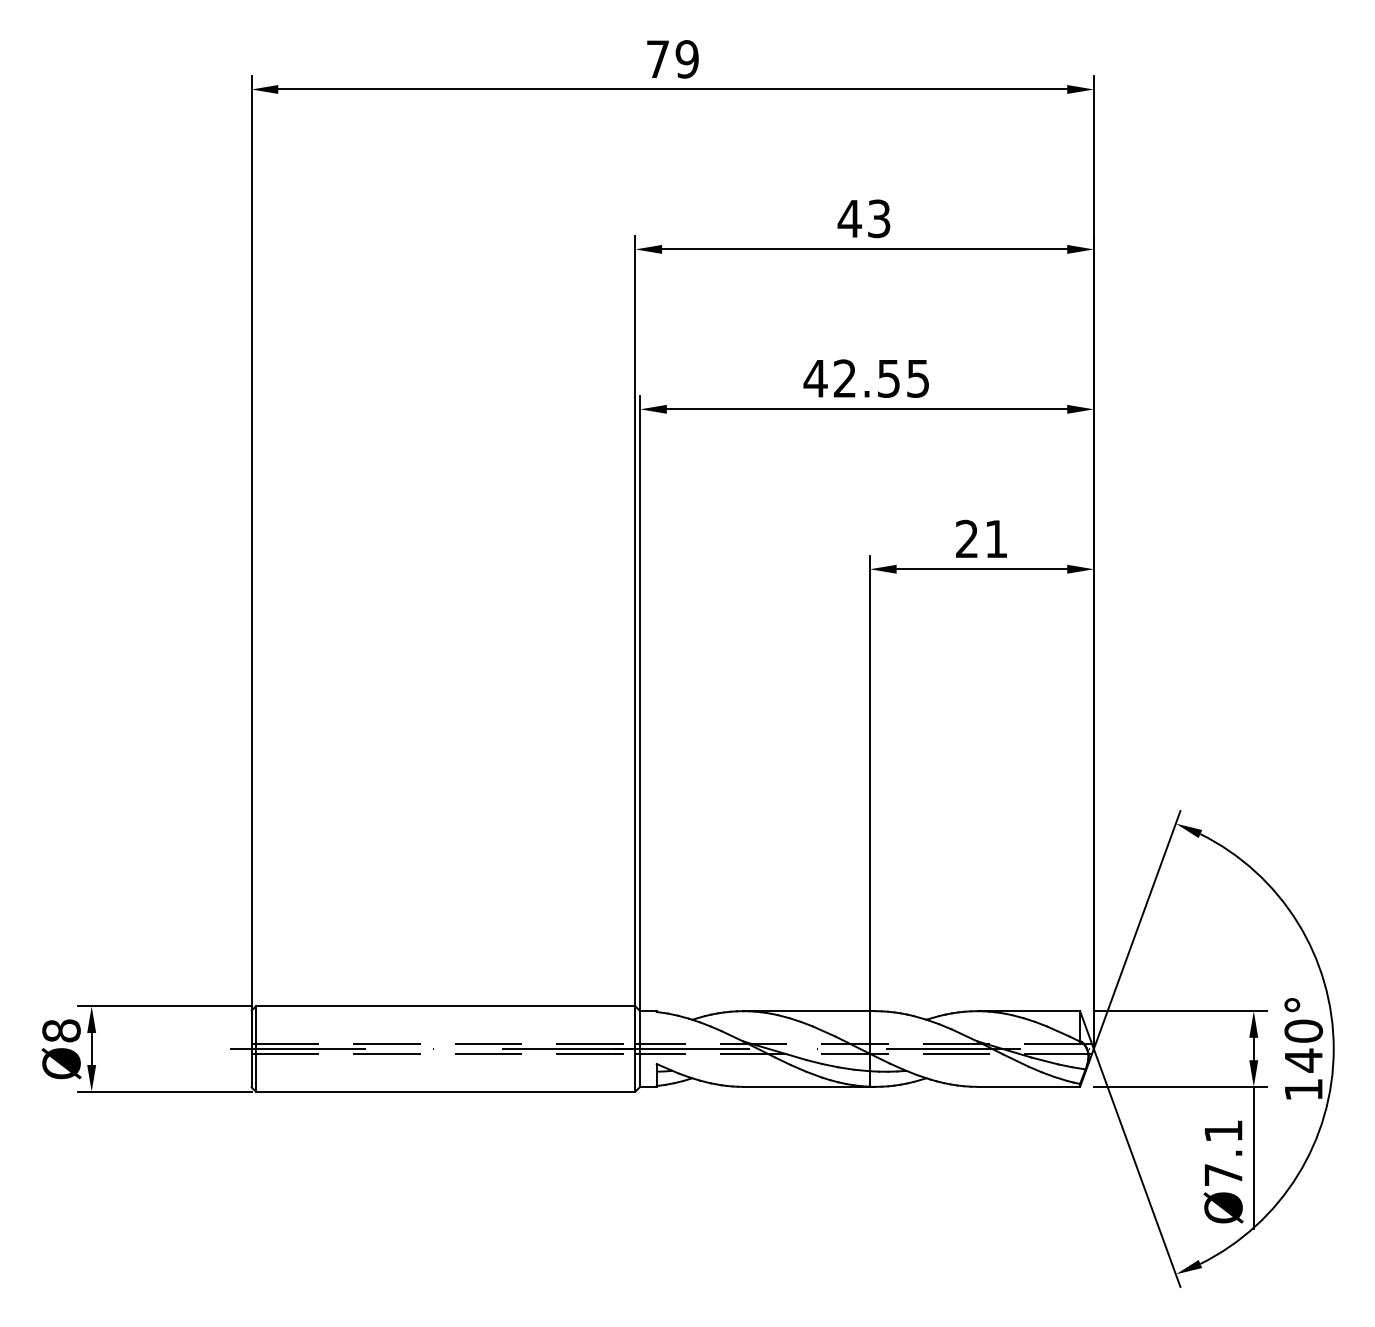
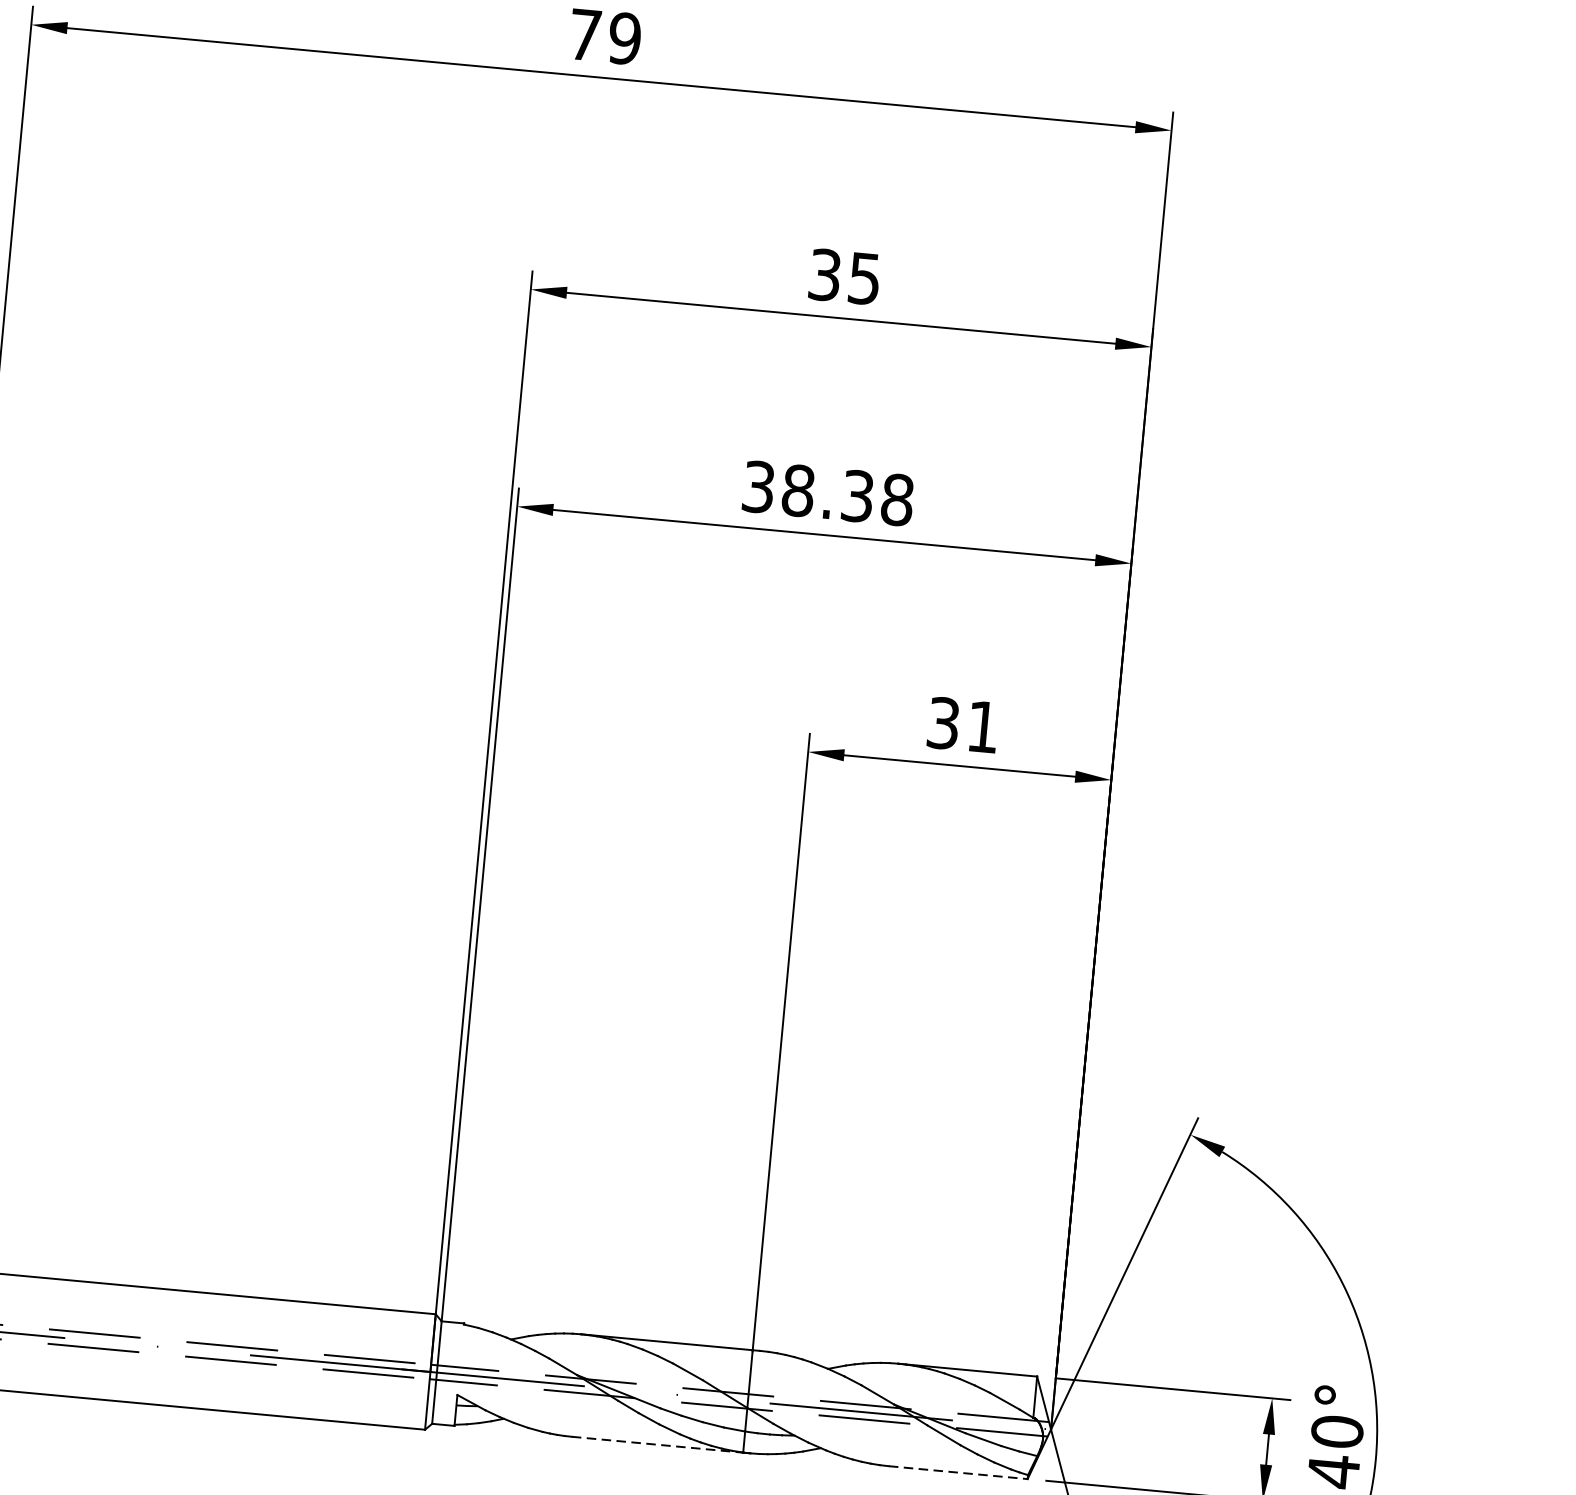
text: (863, 218) -> (843, 276), 43 -> 35
text: (866, 378) -> (827, 493), 42.55 -> 38.38
text: (967, 539) -> (943, 723), 21 -> 31
line: (807, 1086) -> (658, 1444), solid -> dashed
line: (1029, 1086) -> (959, 1472), solid -> dashed

